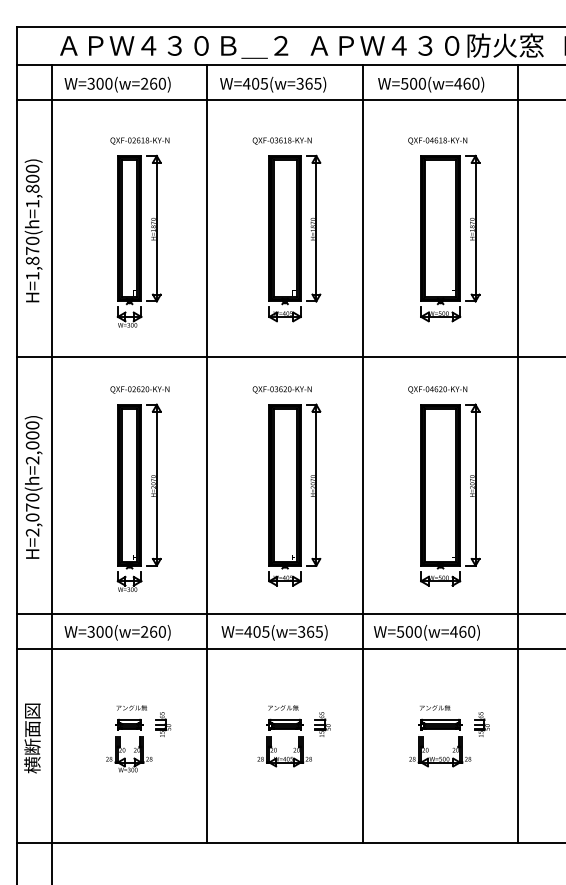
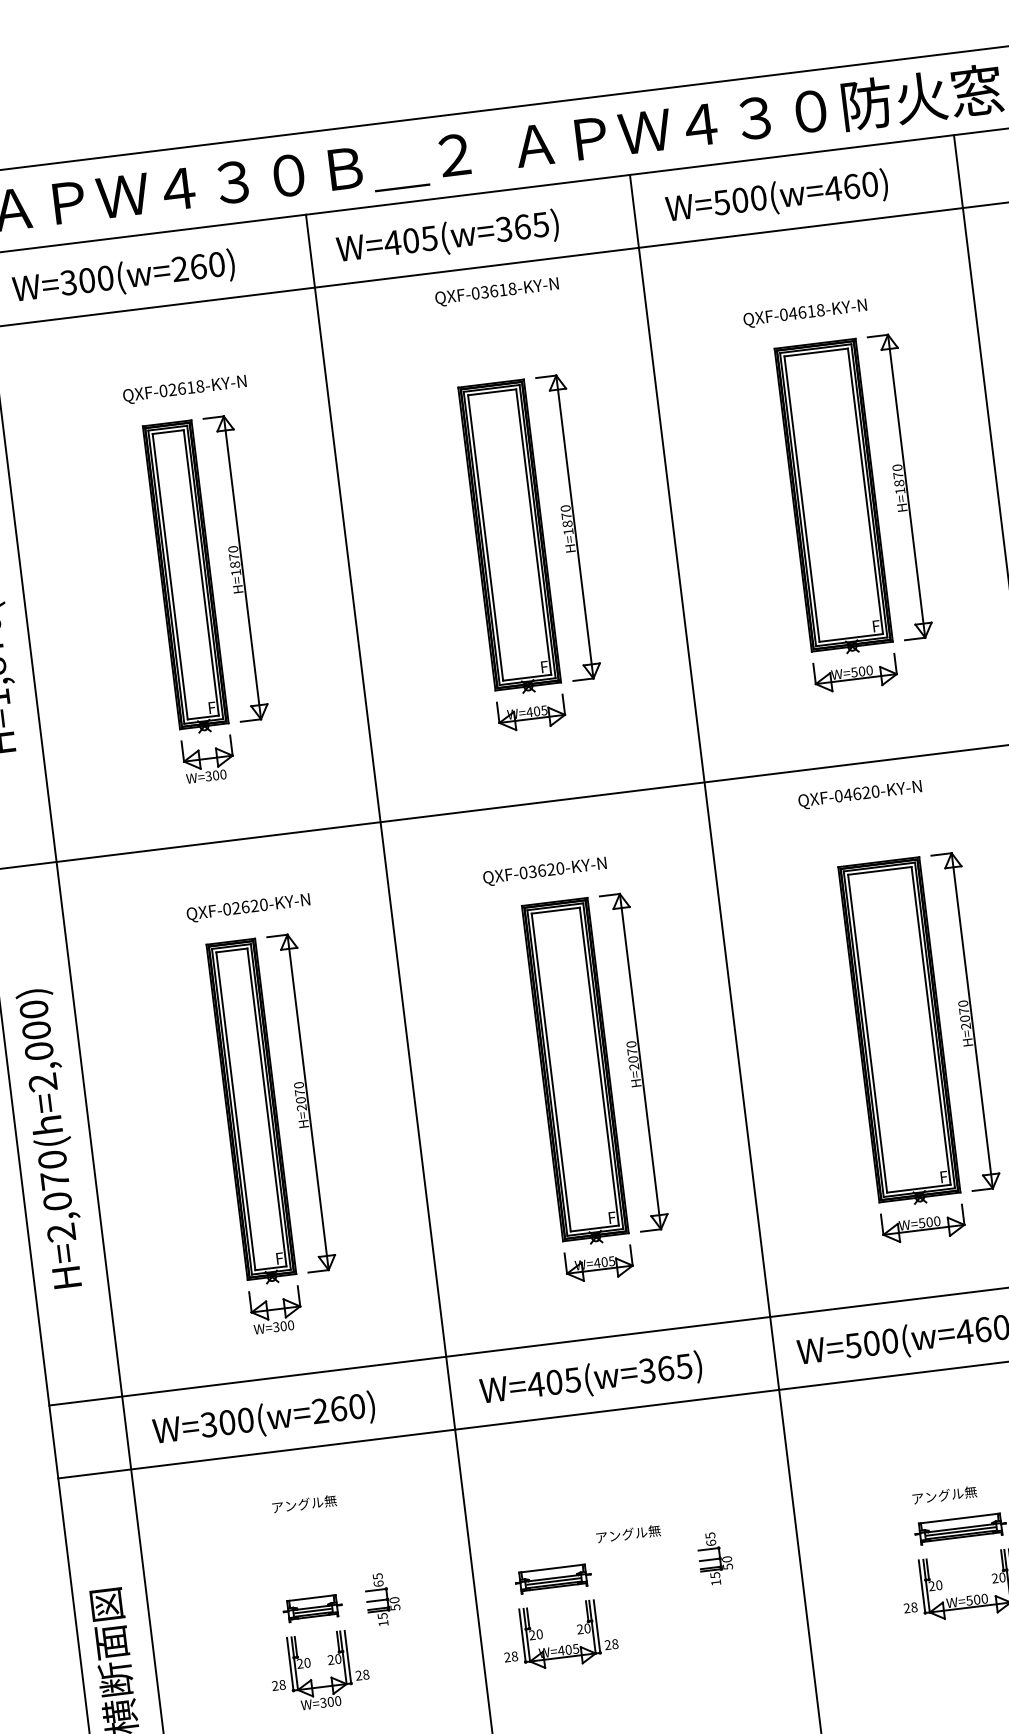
text: (281, 140) -> (495, 291), moved
text: (437, 389) -> (859, 794), moved
text: (131, 707) -> (303, 1503), moved
part: (276, 748) -> (541, 1630), moved

